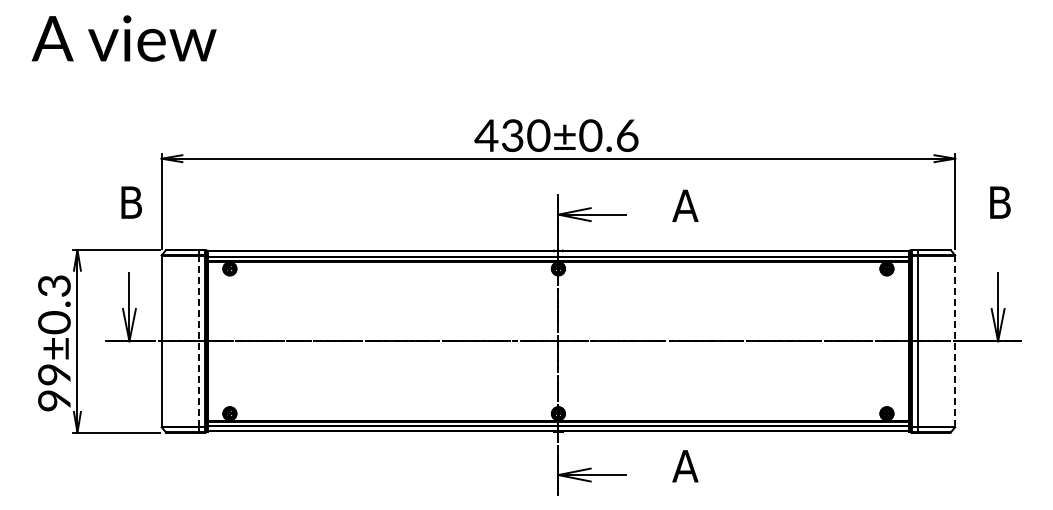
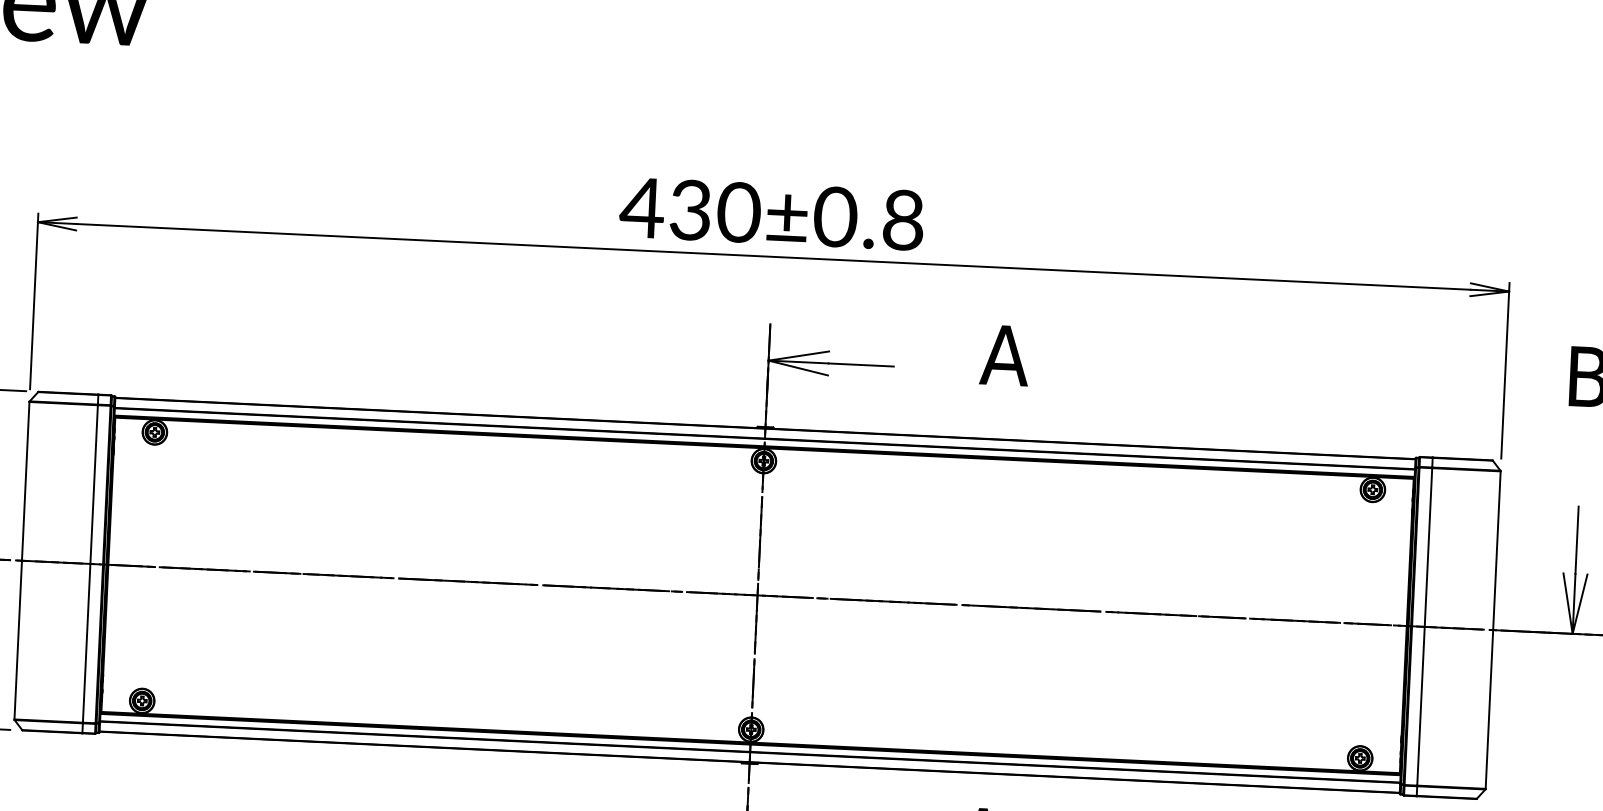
text: (627, 135) -> (903, 219), 430±0.6 -> 430±0.8
line: (198, 341) -> (90, 564), dashed -> solid
line: (955, 341) -> (1493, 630), dashed -> solid

